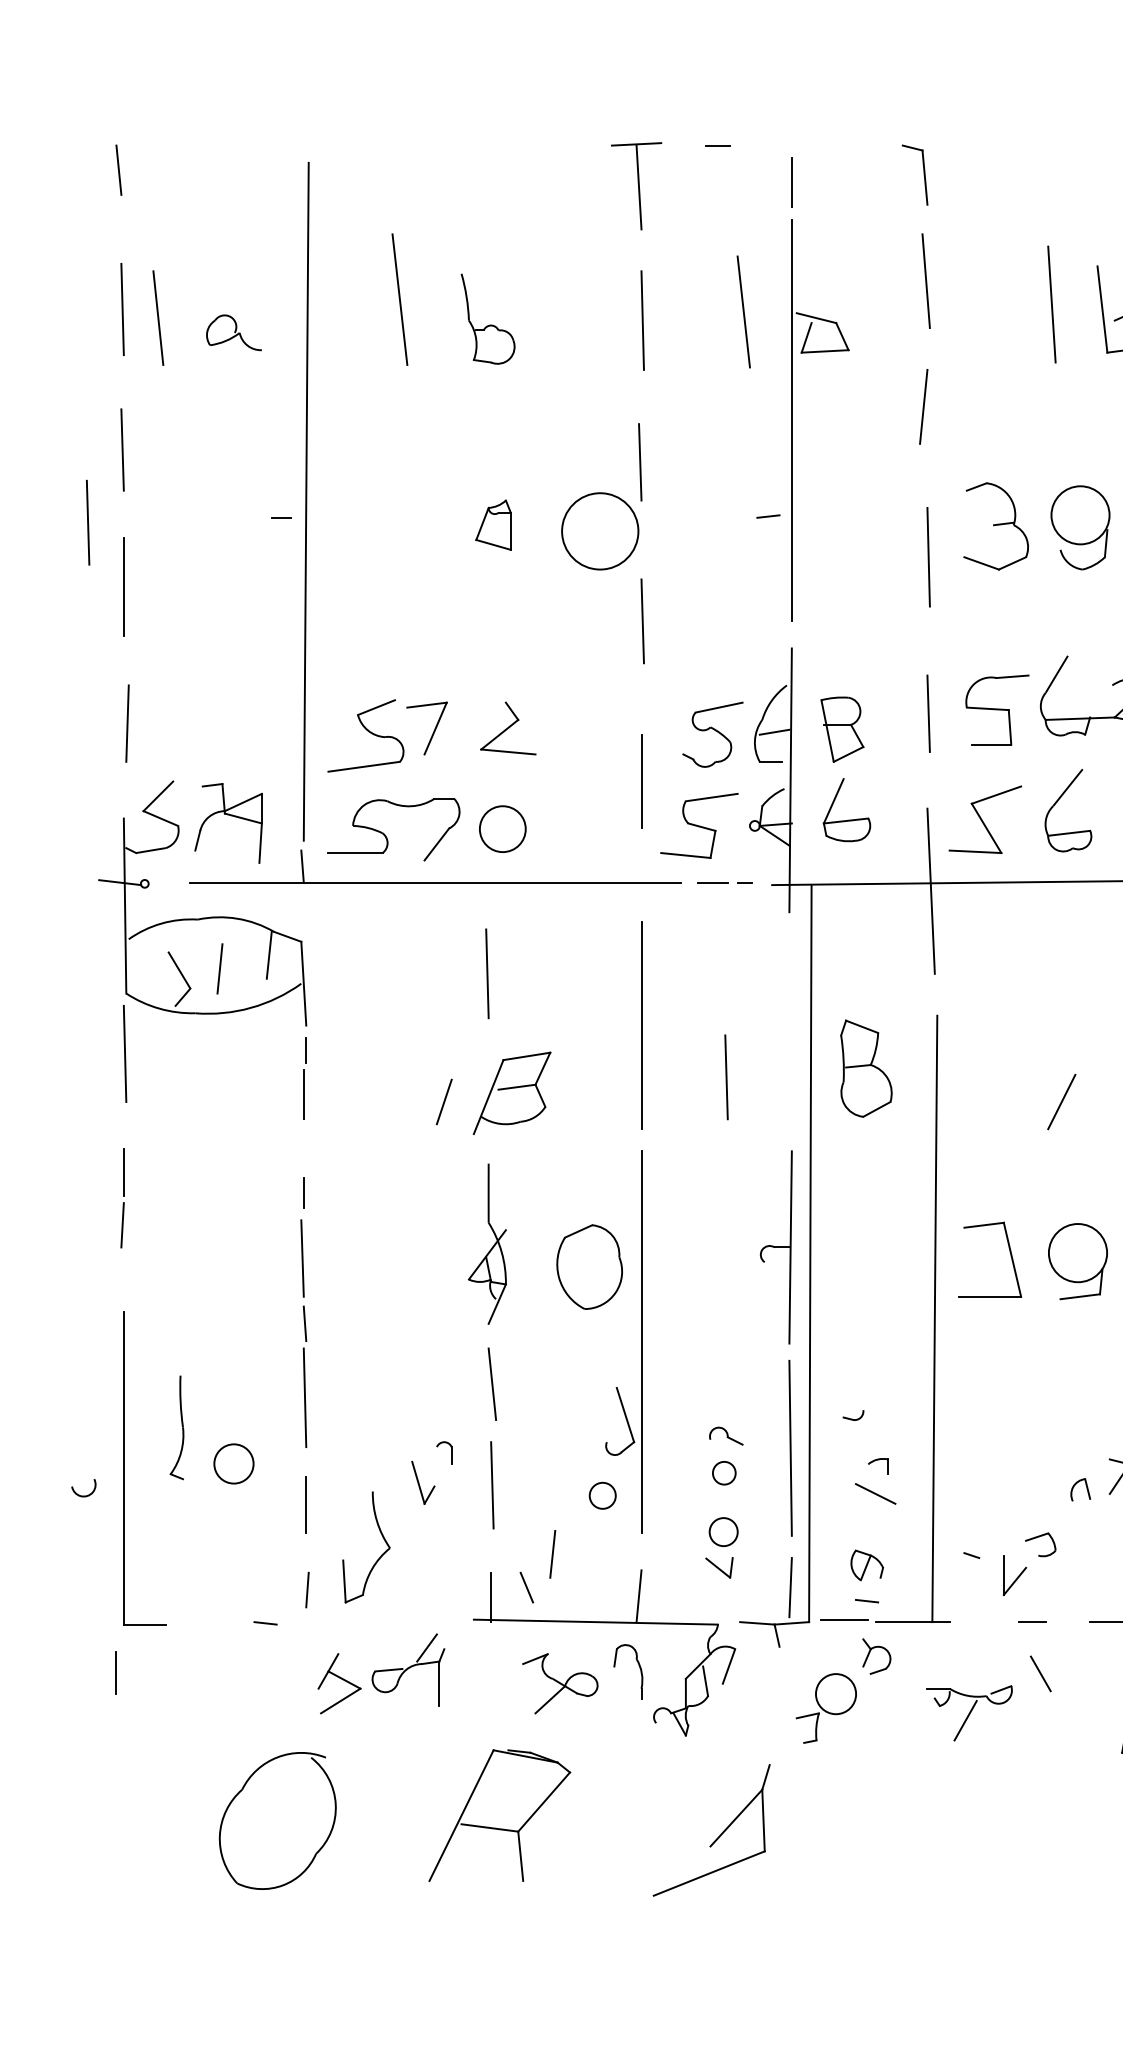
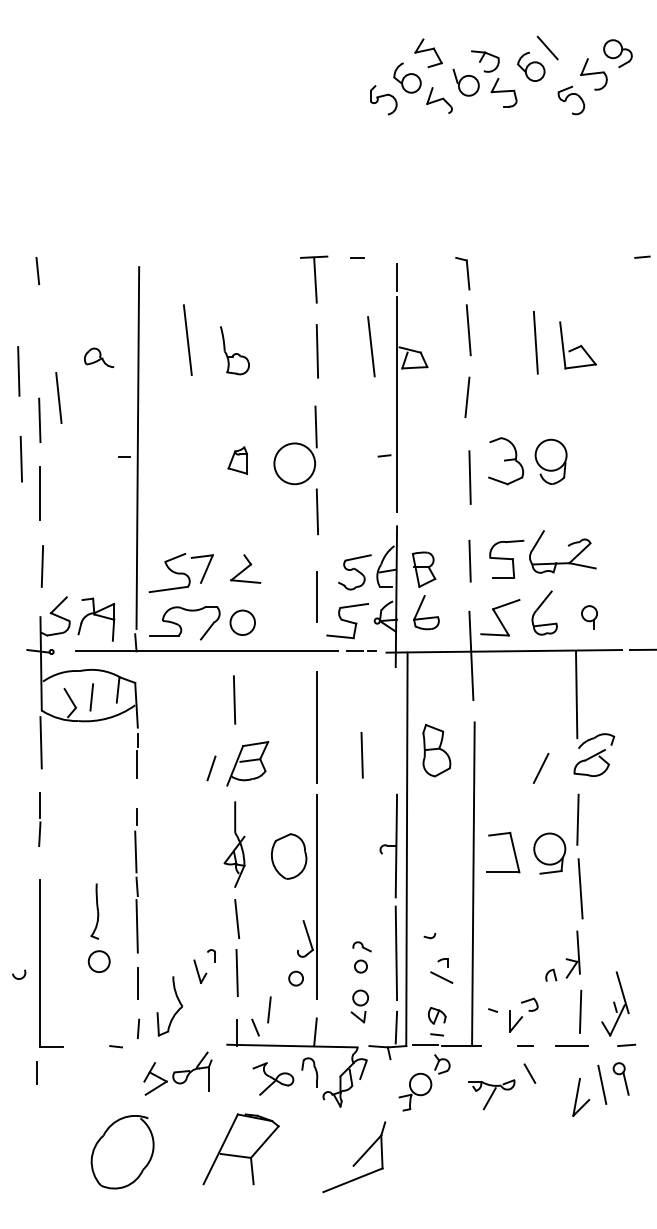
line: (122, 309) -> (18, 371), moved
line: (157, 317) -> (58, 397), moved
part: (176, 1428) -> (94, 911), moved

